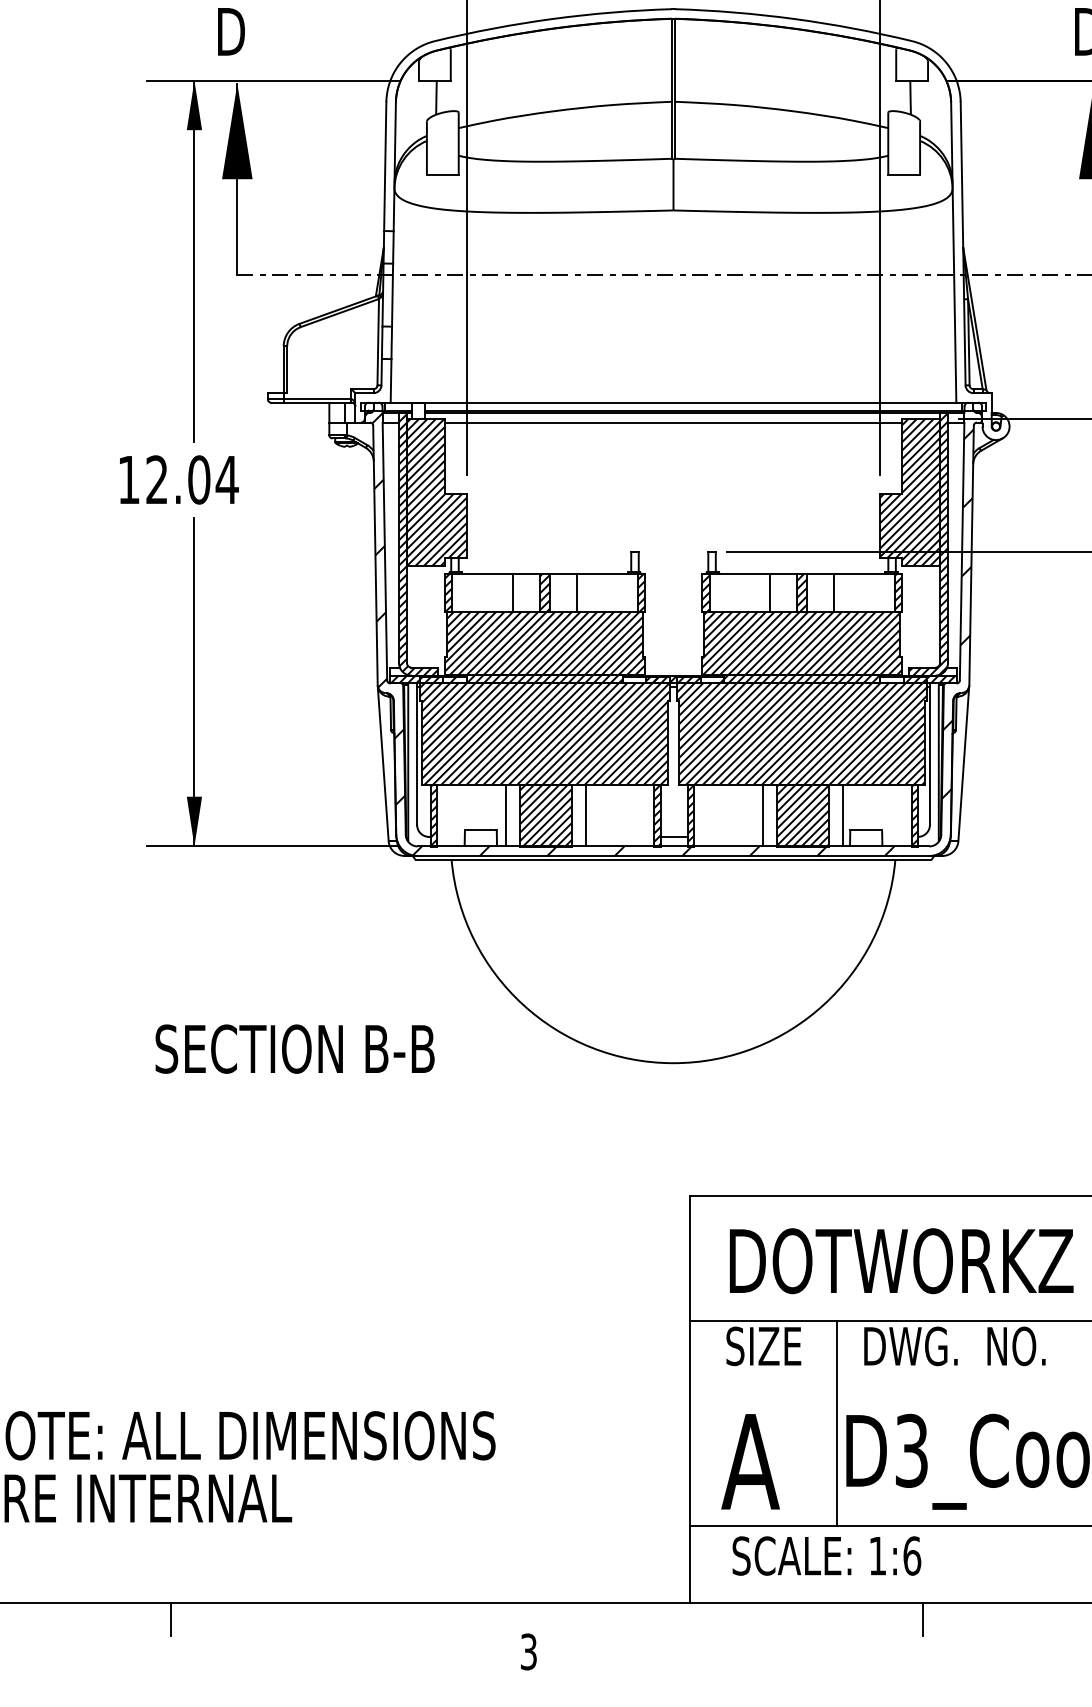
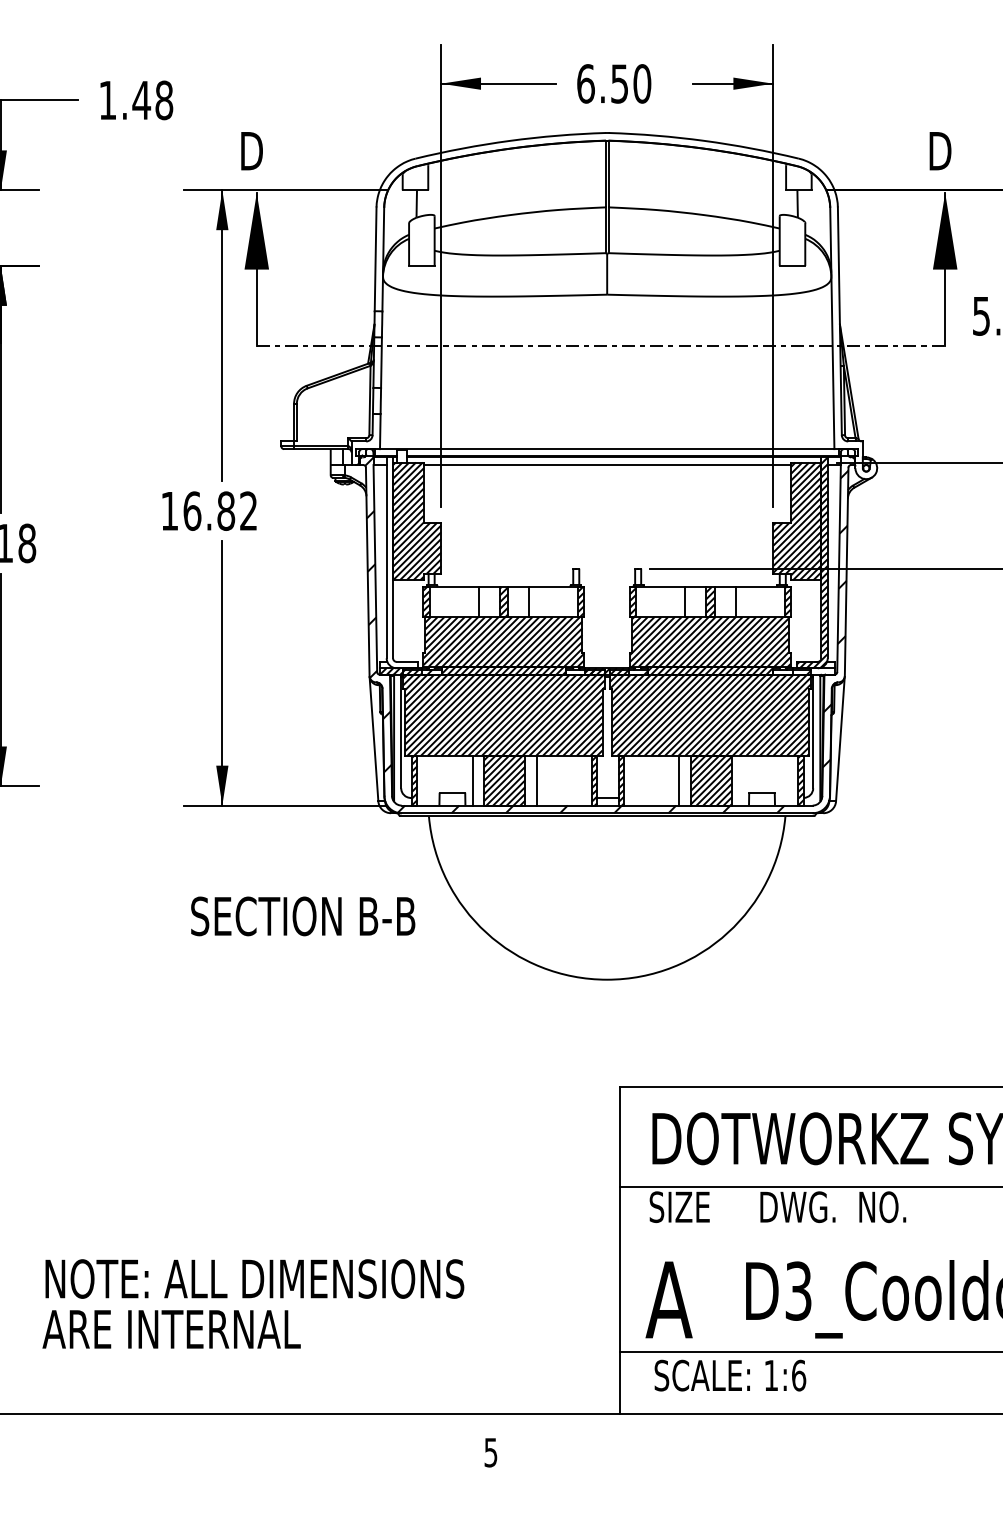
text: (192, 479) -> (220, 510), 12.04 -> 16.82
hatch: (417, 543) -> (401, 562), removed
hatch: (930, 679) -> (813, 671), removed
line: (843, 815) -> (743, 780), removed
text: (295, 1049) -> (303, 916), moved
line: (836, 1422) -> (738, 1268), removed
line: (170, 1619) -> (203, 1426), removed
line: (922, 1619) -> (807, 1426), removed
text: (529, 1650) -> (491, 1451), 3 -> 5

